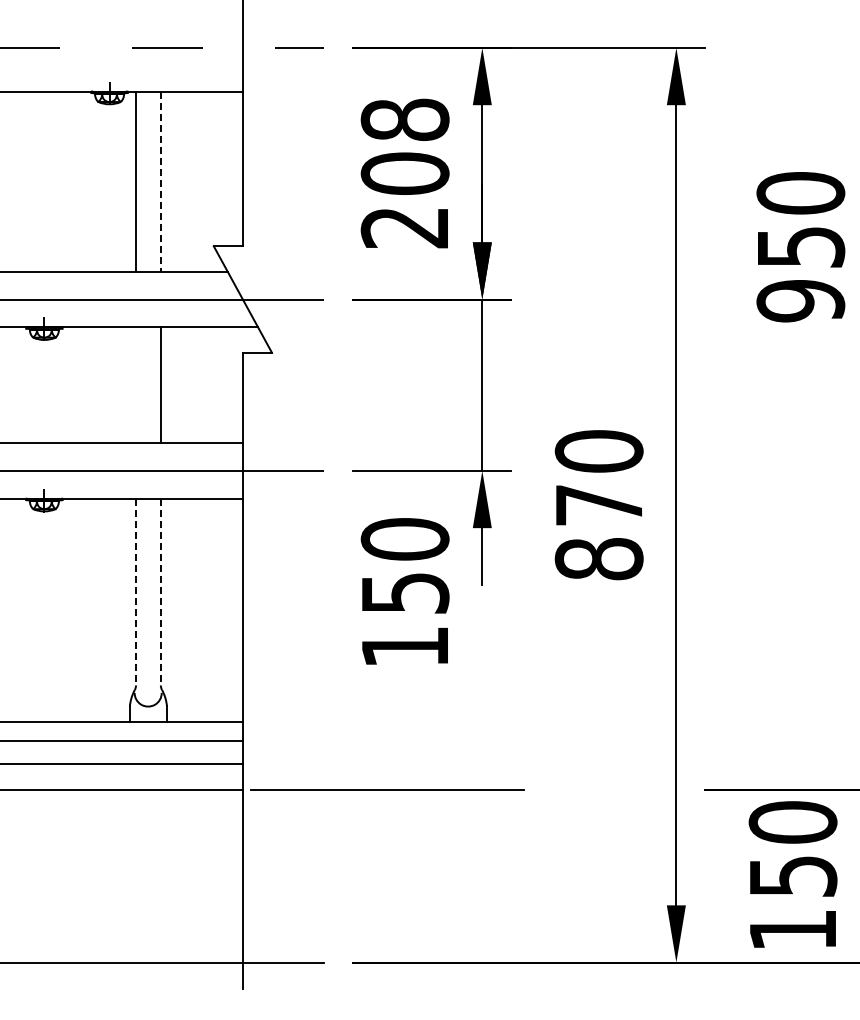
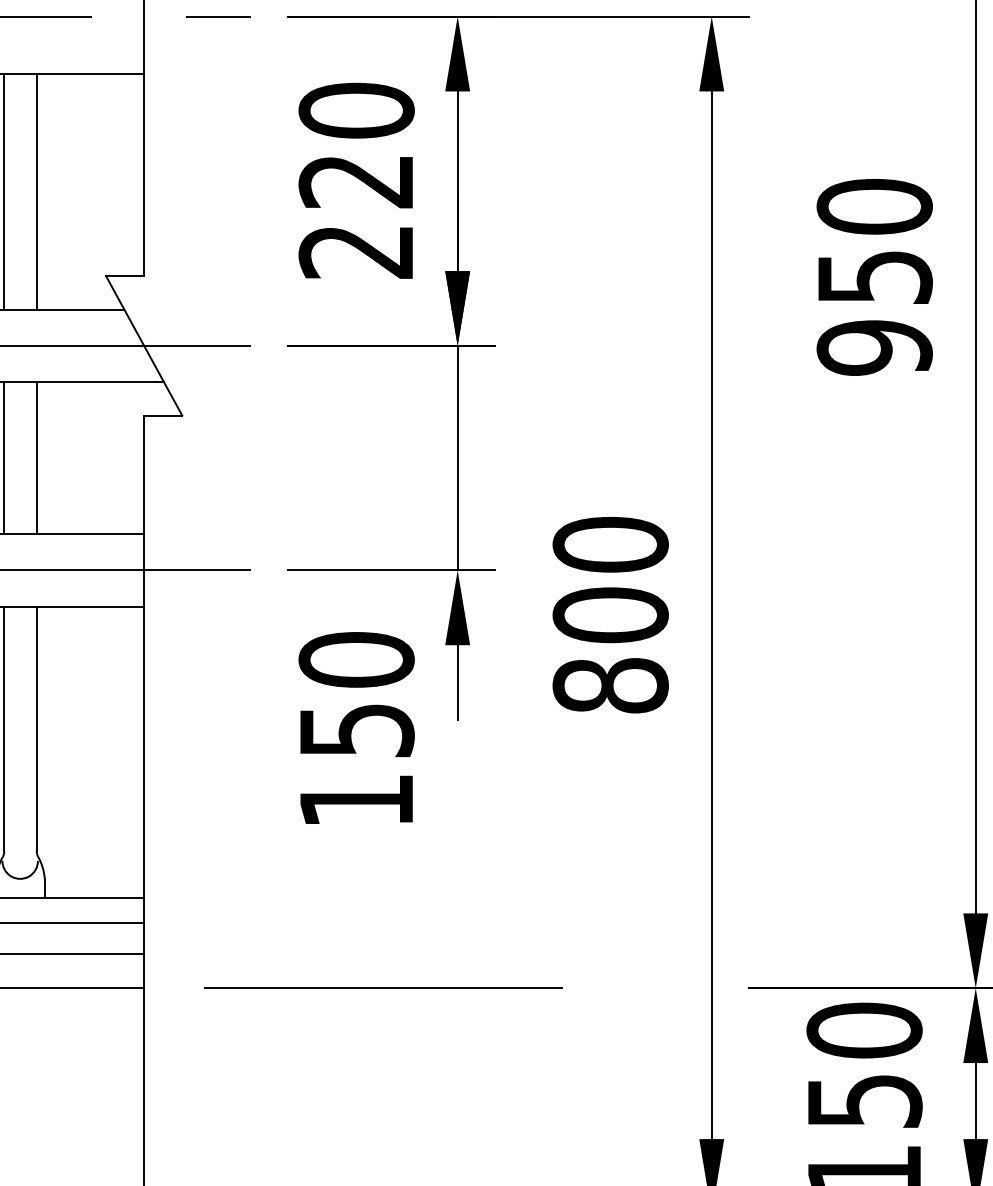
text: (404, 146) -> (355, 145), 208 -> 220
line: (160, 182) -> (36, 192), dashed -> solid
line: (136, 385) -> (4, 458), added
text: (598, 505) -> (609, 615), 870 -> 800
line: (136, 592) -> (4, 729), dashed -> solid
line: (160, 592) -> (36, 729), dashed -> solid
line: (387, 789) -> (383, 987), moved

